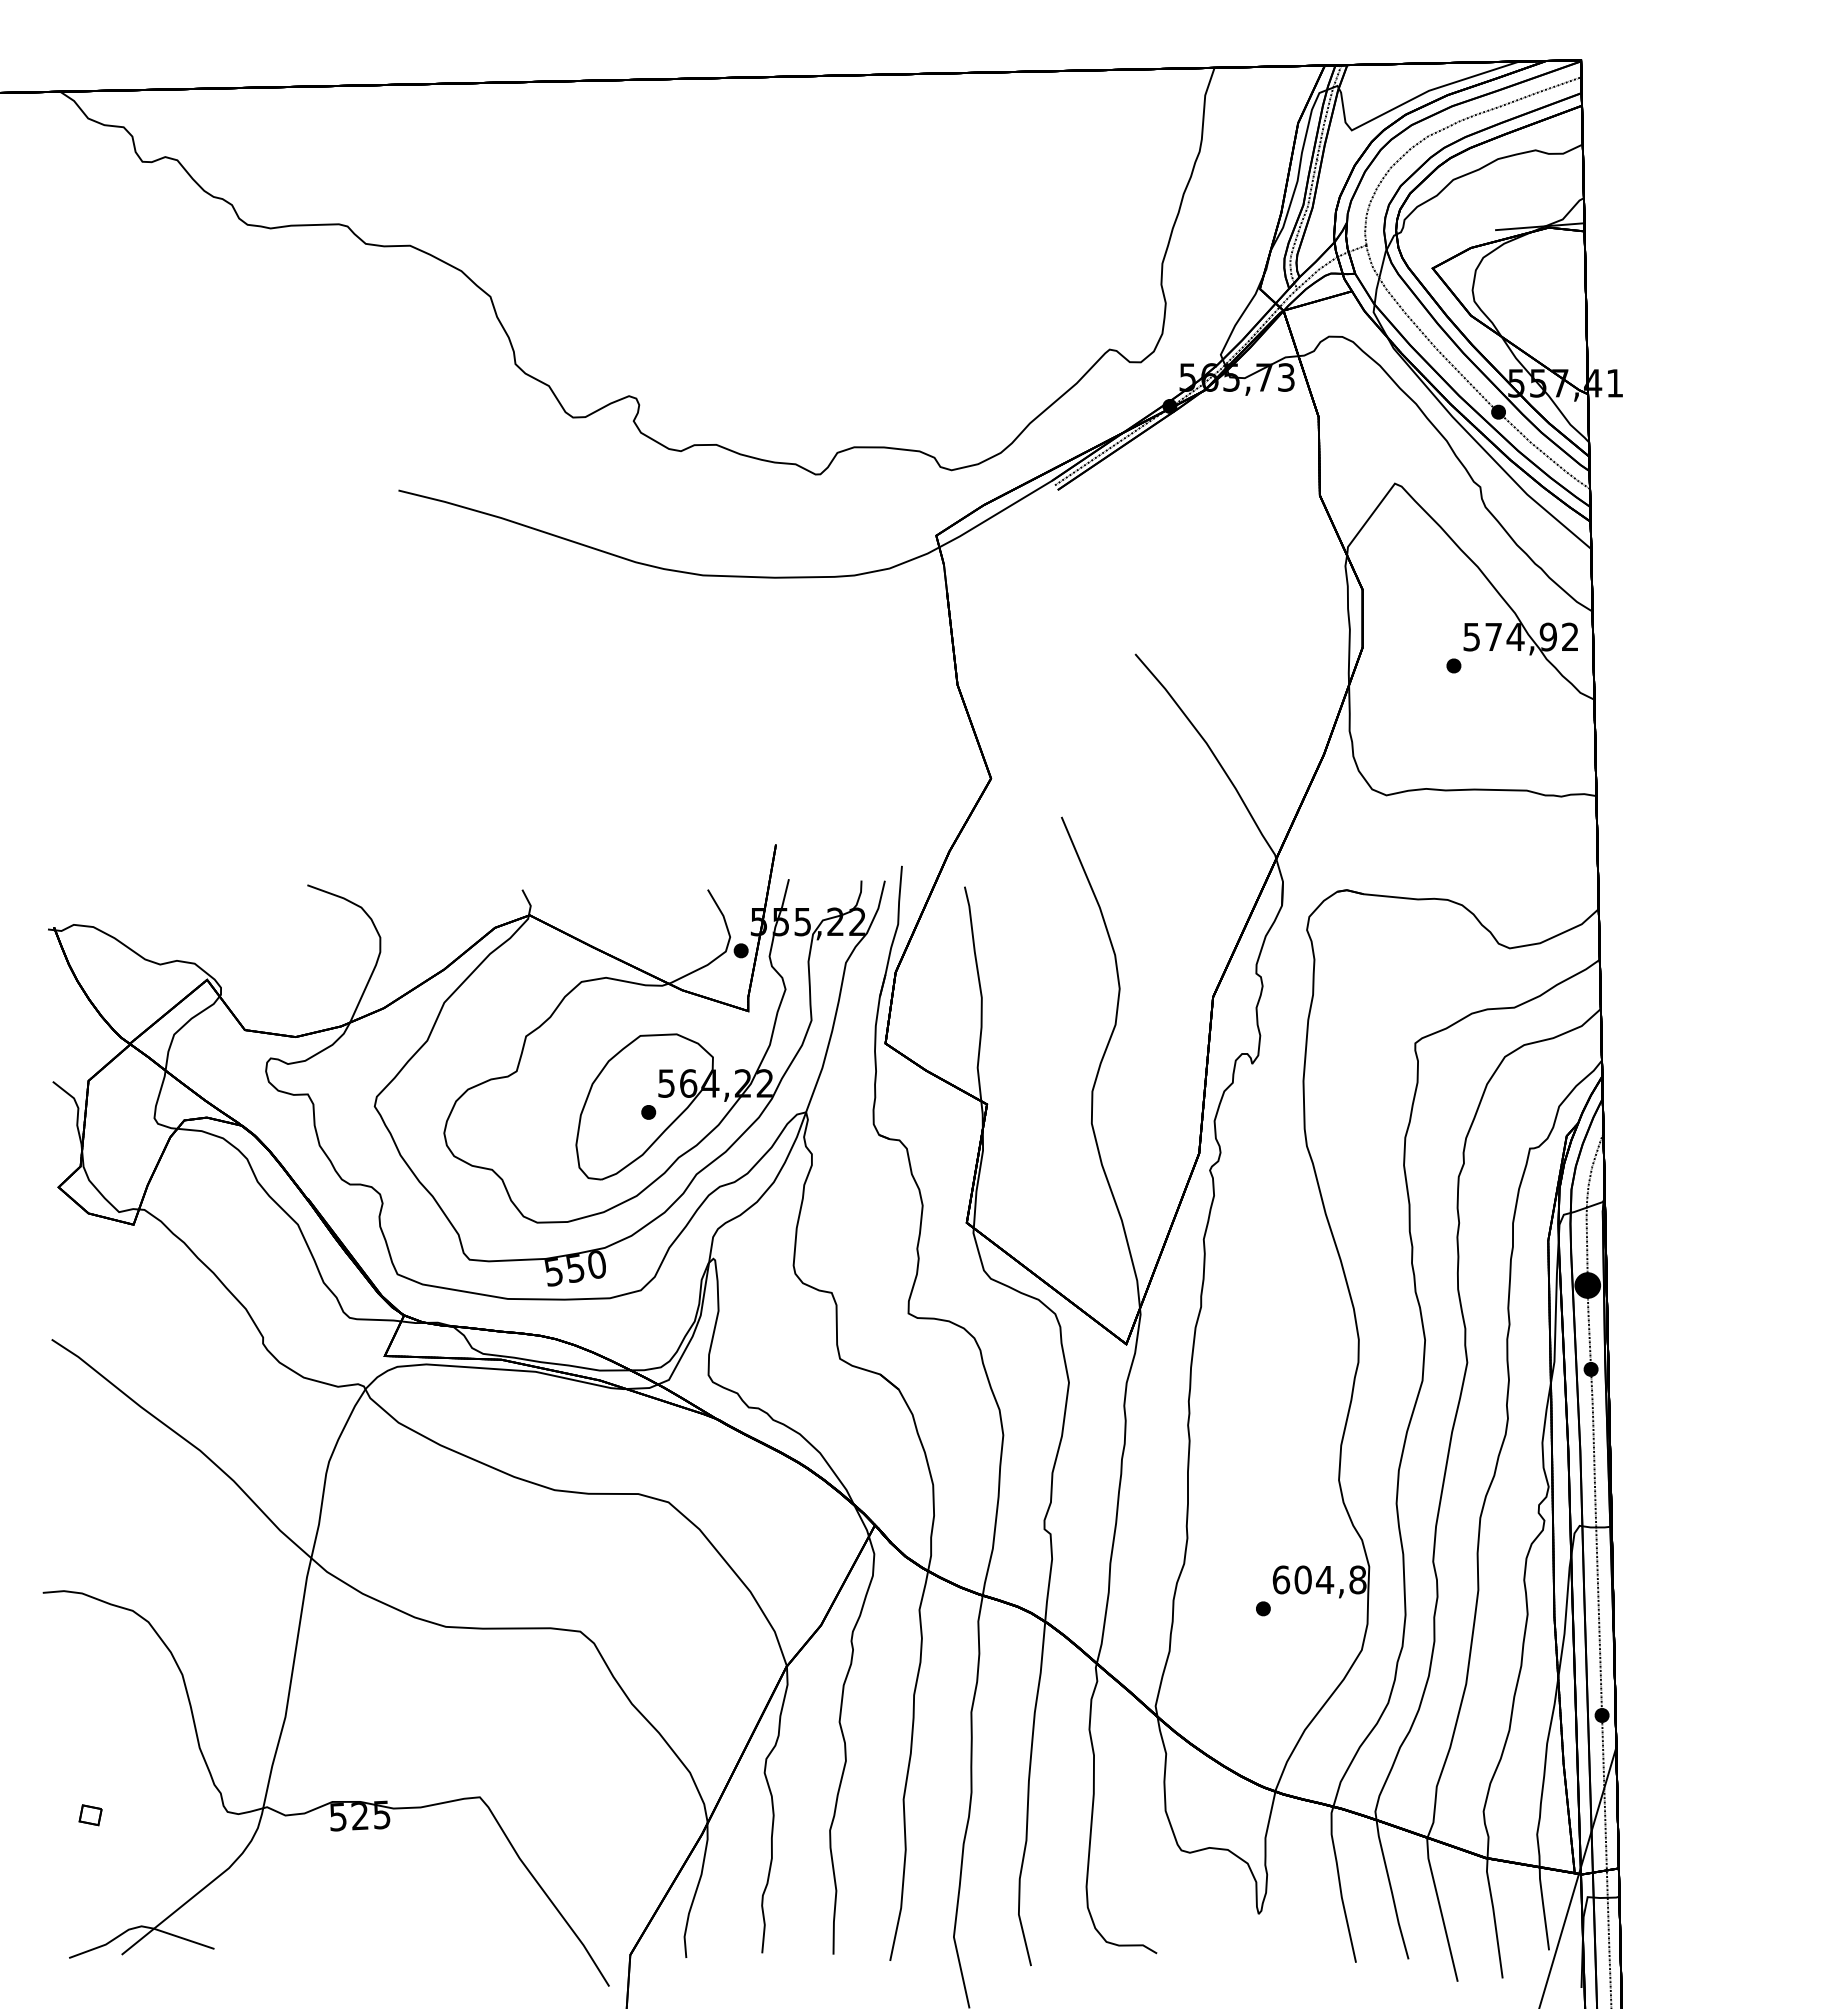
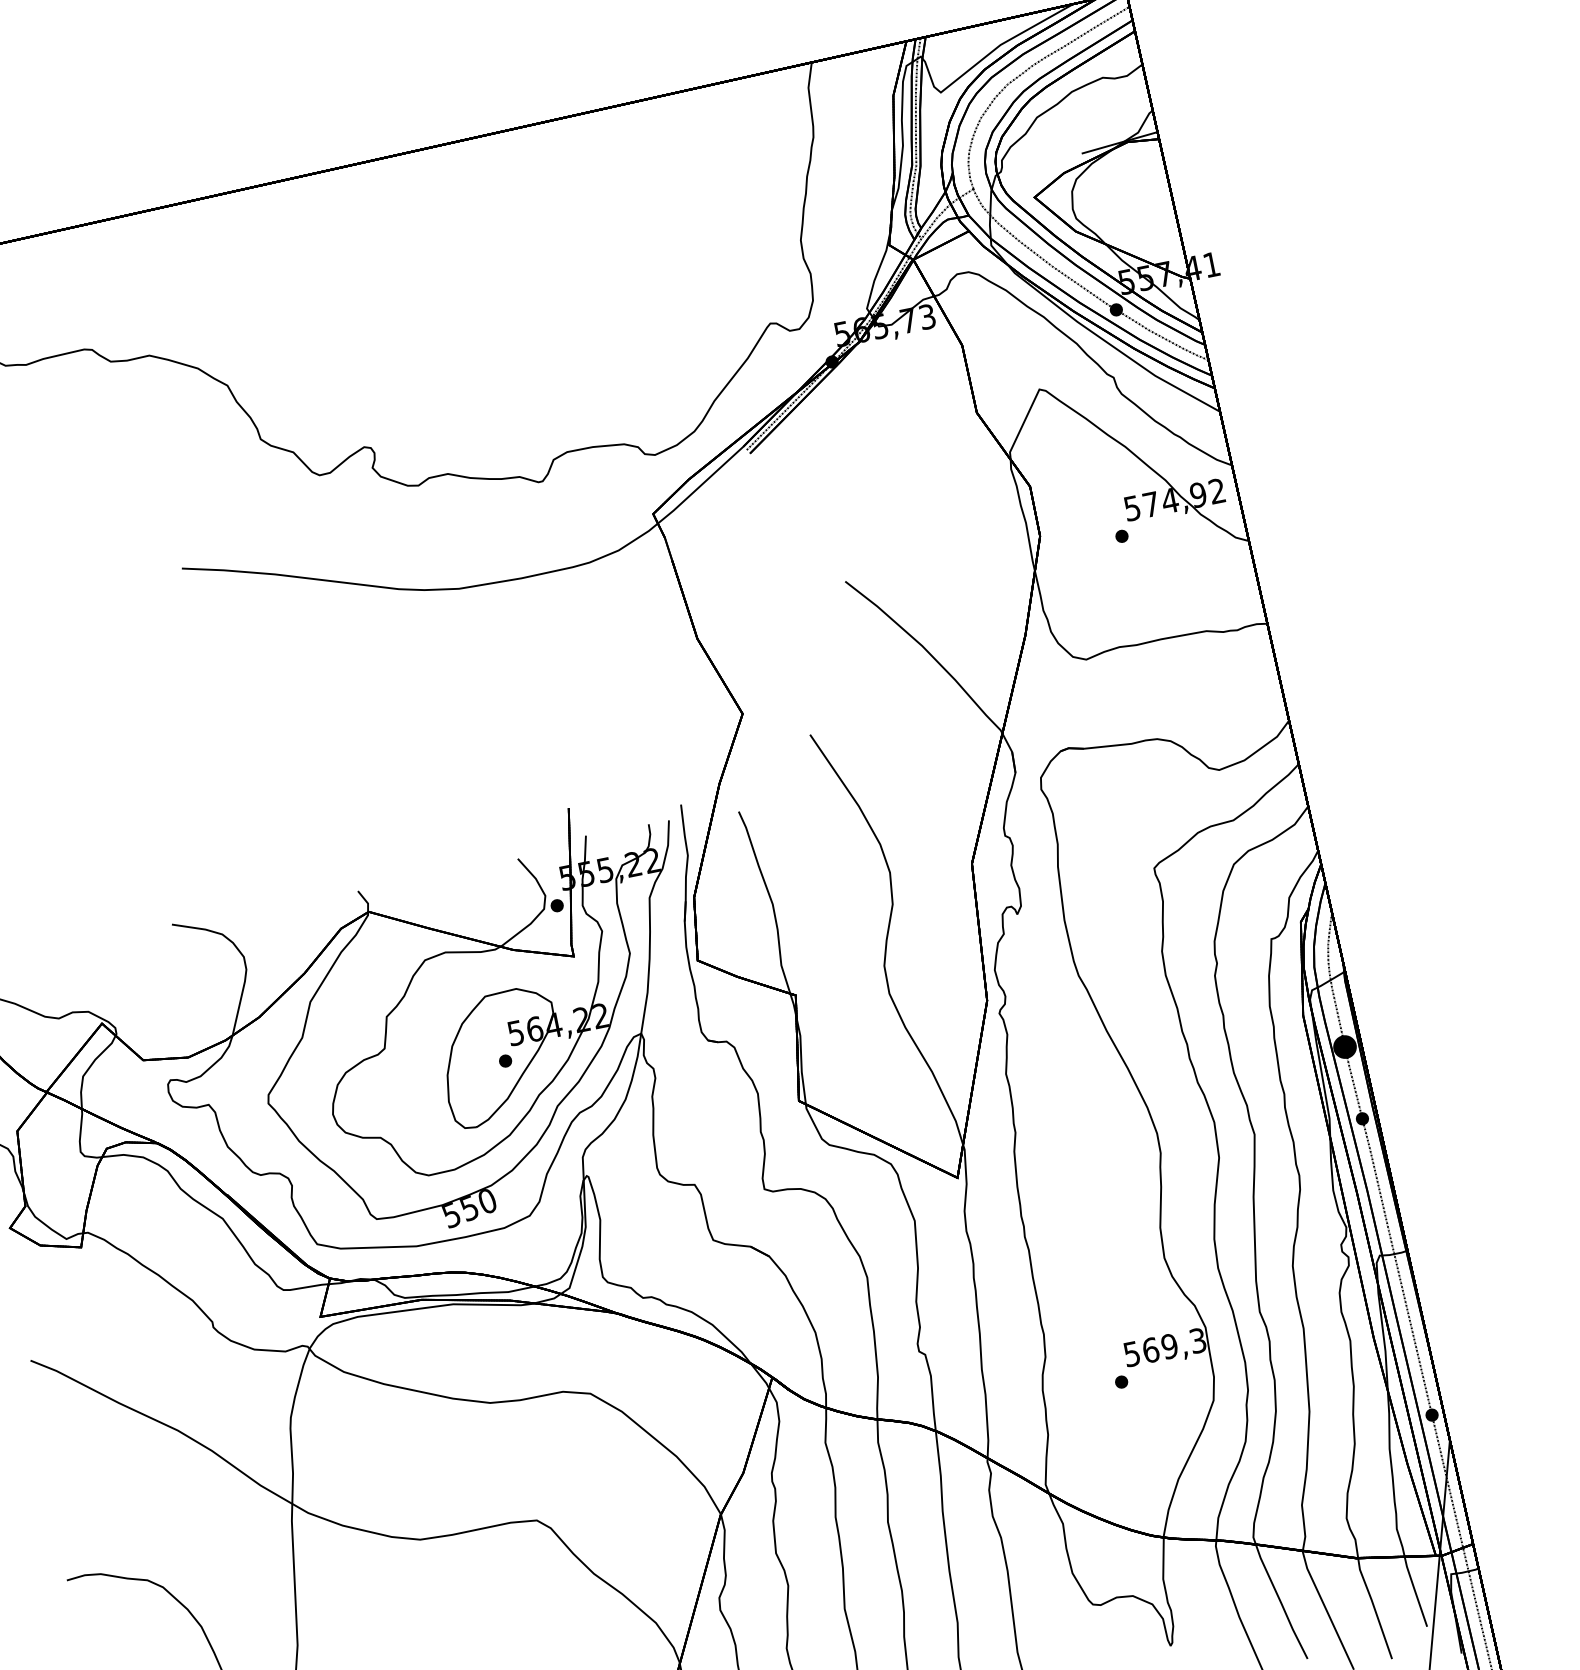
text: (1319, 1579) -> (1164, 1347), 604,8 -> 569,3

